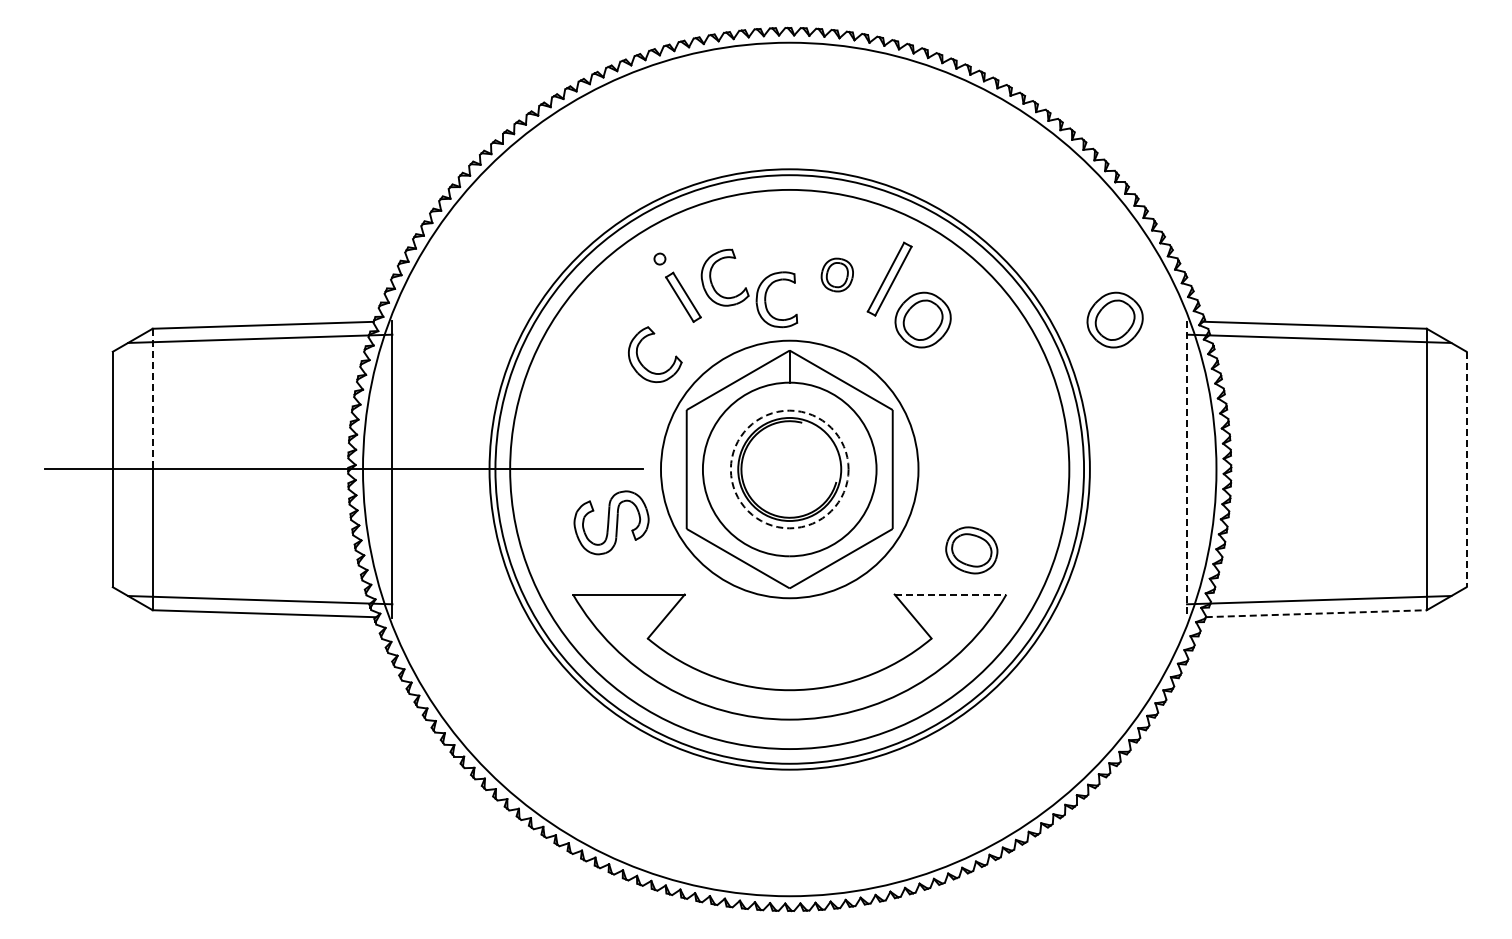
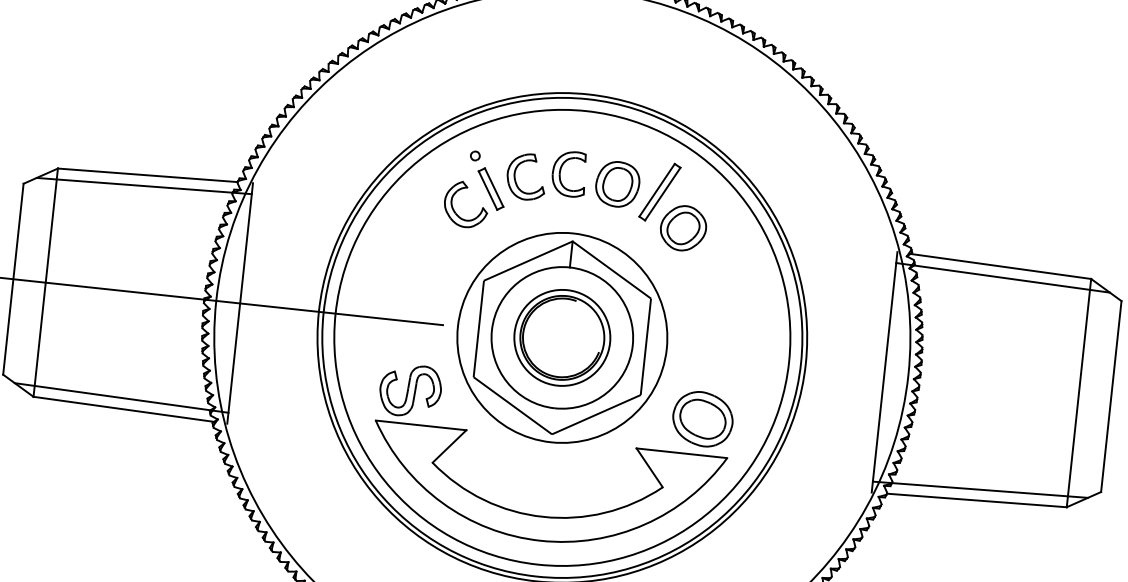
part: (837, 274) -> (617, 183), size x1.67
part: (766, 299) -> (560, 172), moved
part: (1114, 319) -> (838, 244), removed
part: (641, 362) -> (454, 209), moved
line: (152, 399) -> (51, 225), dashed -> solid
circle: (789, 469) -> (562, 337), dashed -> solid
line: (1187, 469) -> (884, 372), dashed -> solid
line: (1466, 469) -> (1111, 396), dashed -> solid
part: (611, 522) -> (410, 390), moved
part: (971, 550) -> (702, 419), size x1.43
line: (950, 594) -> (681, 453), dashed -> solid
line: (1316, 613) -> (977, 500), dashed -> solid

